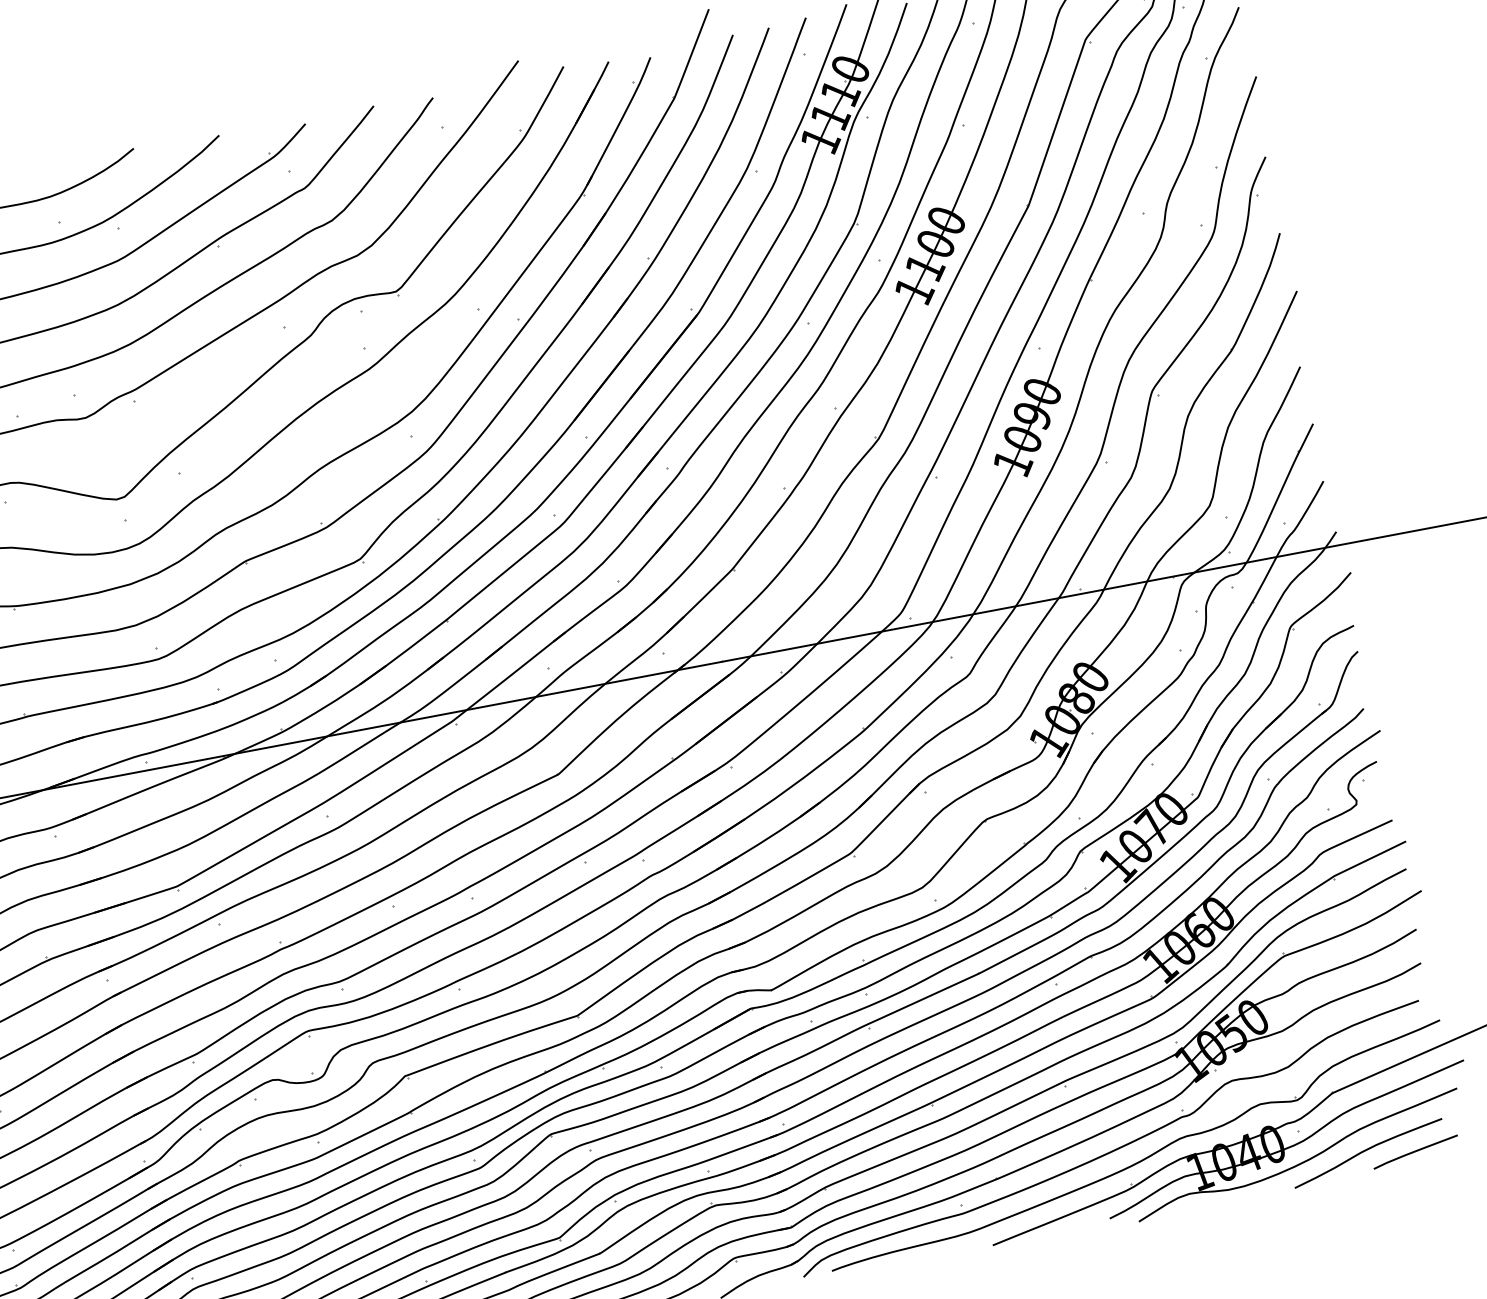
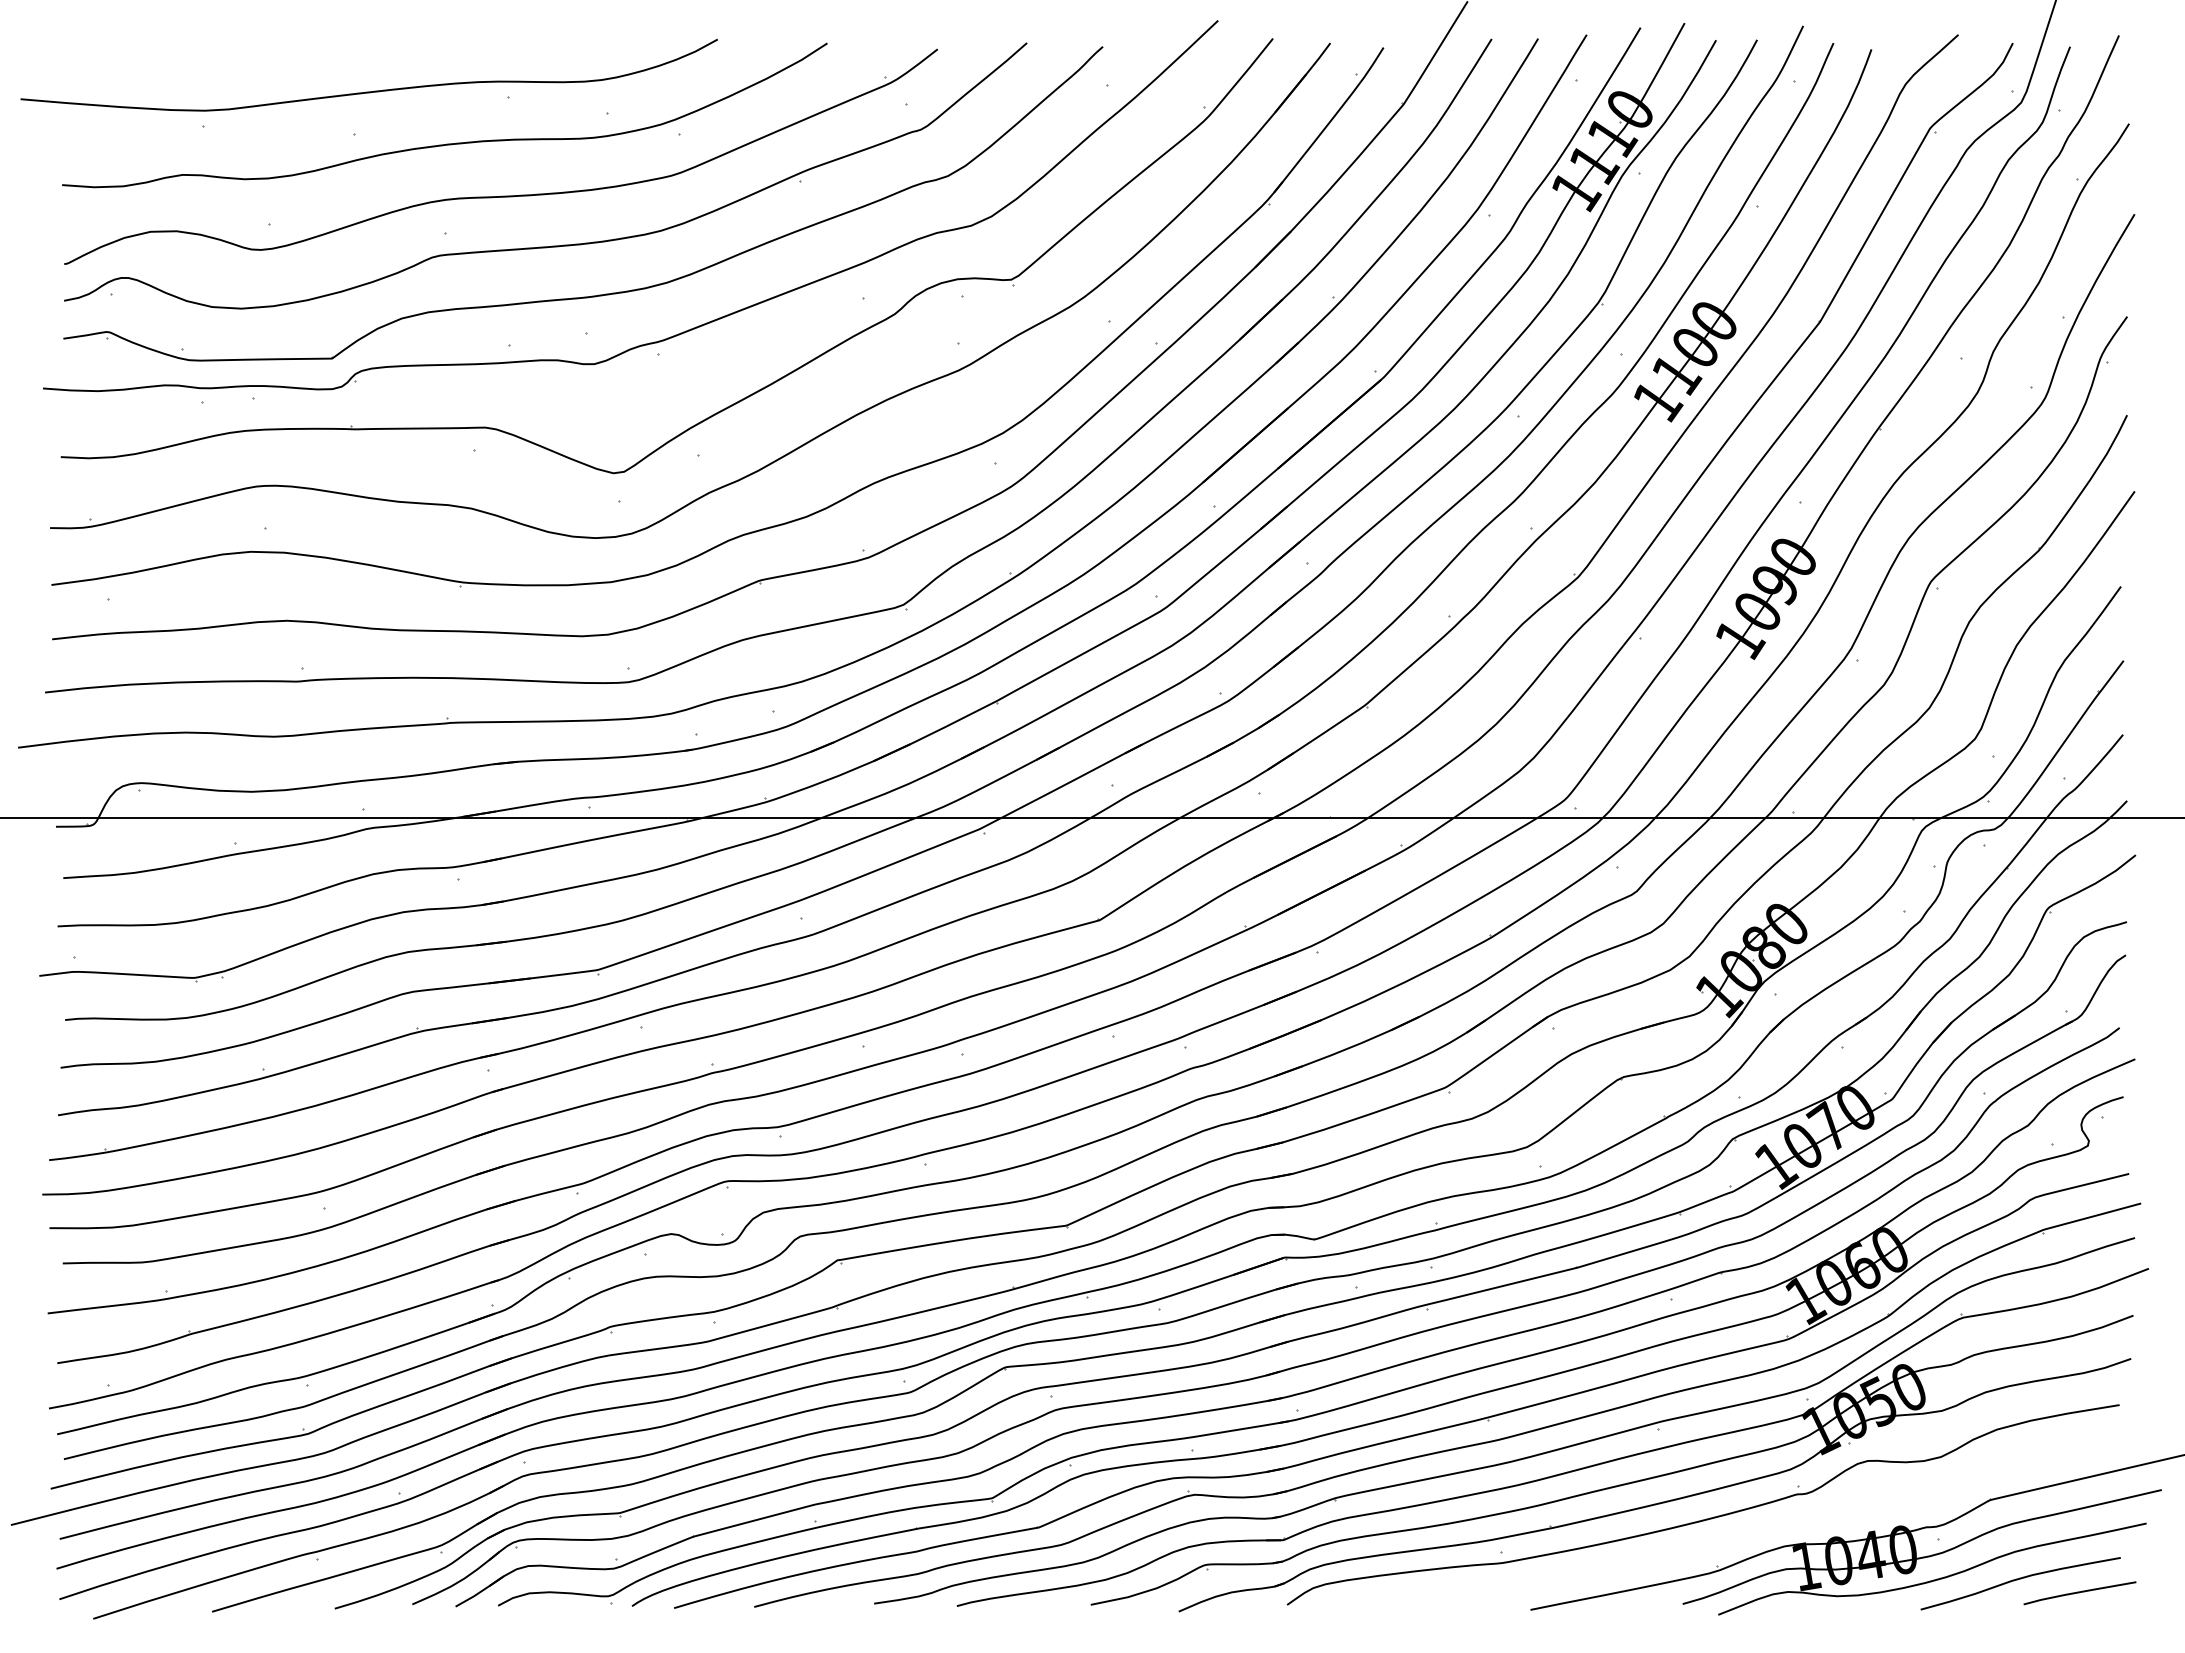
part: (1143, 1158) -> (1738, 1537), removed

